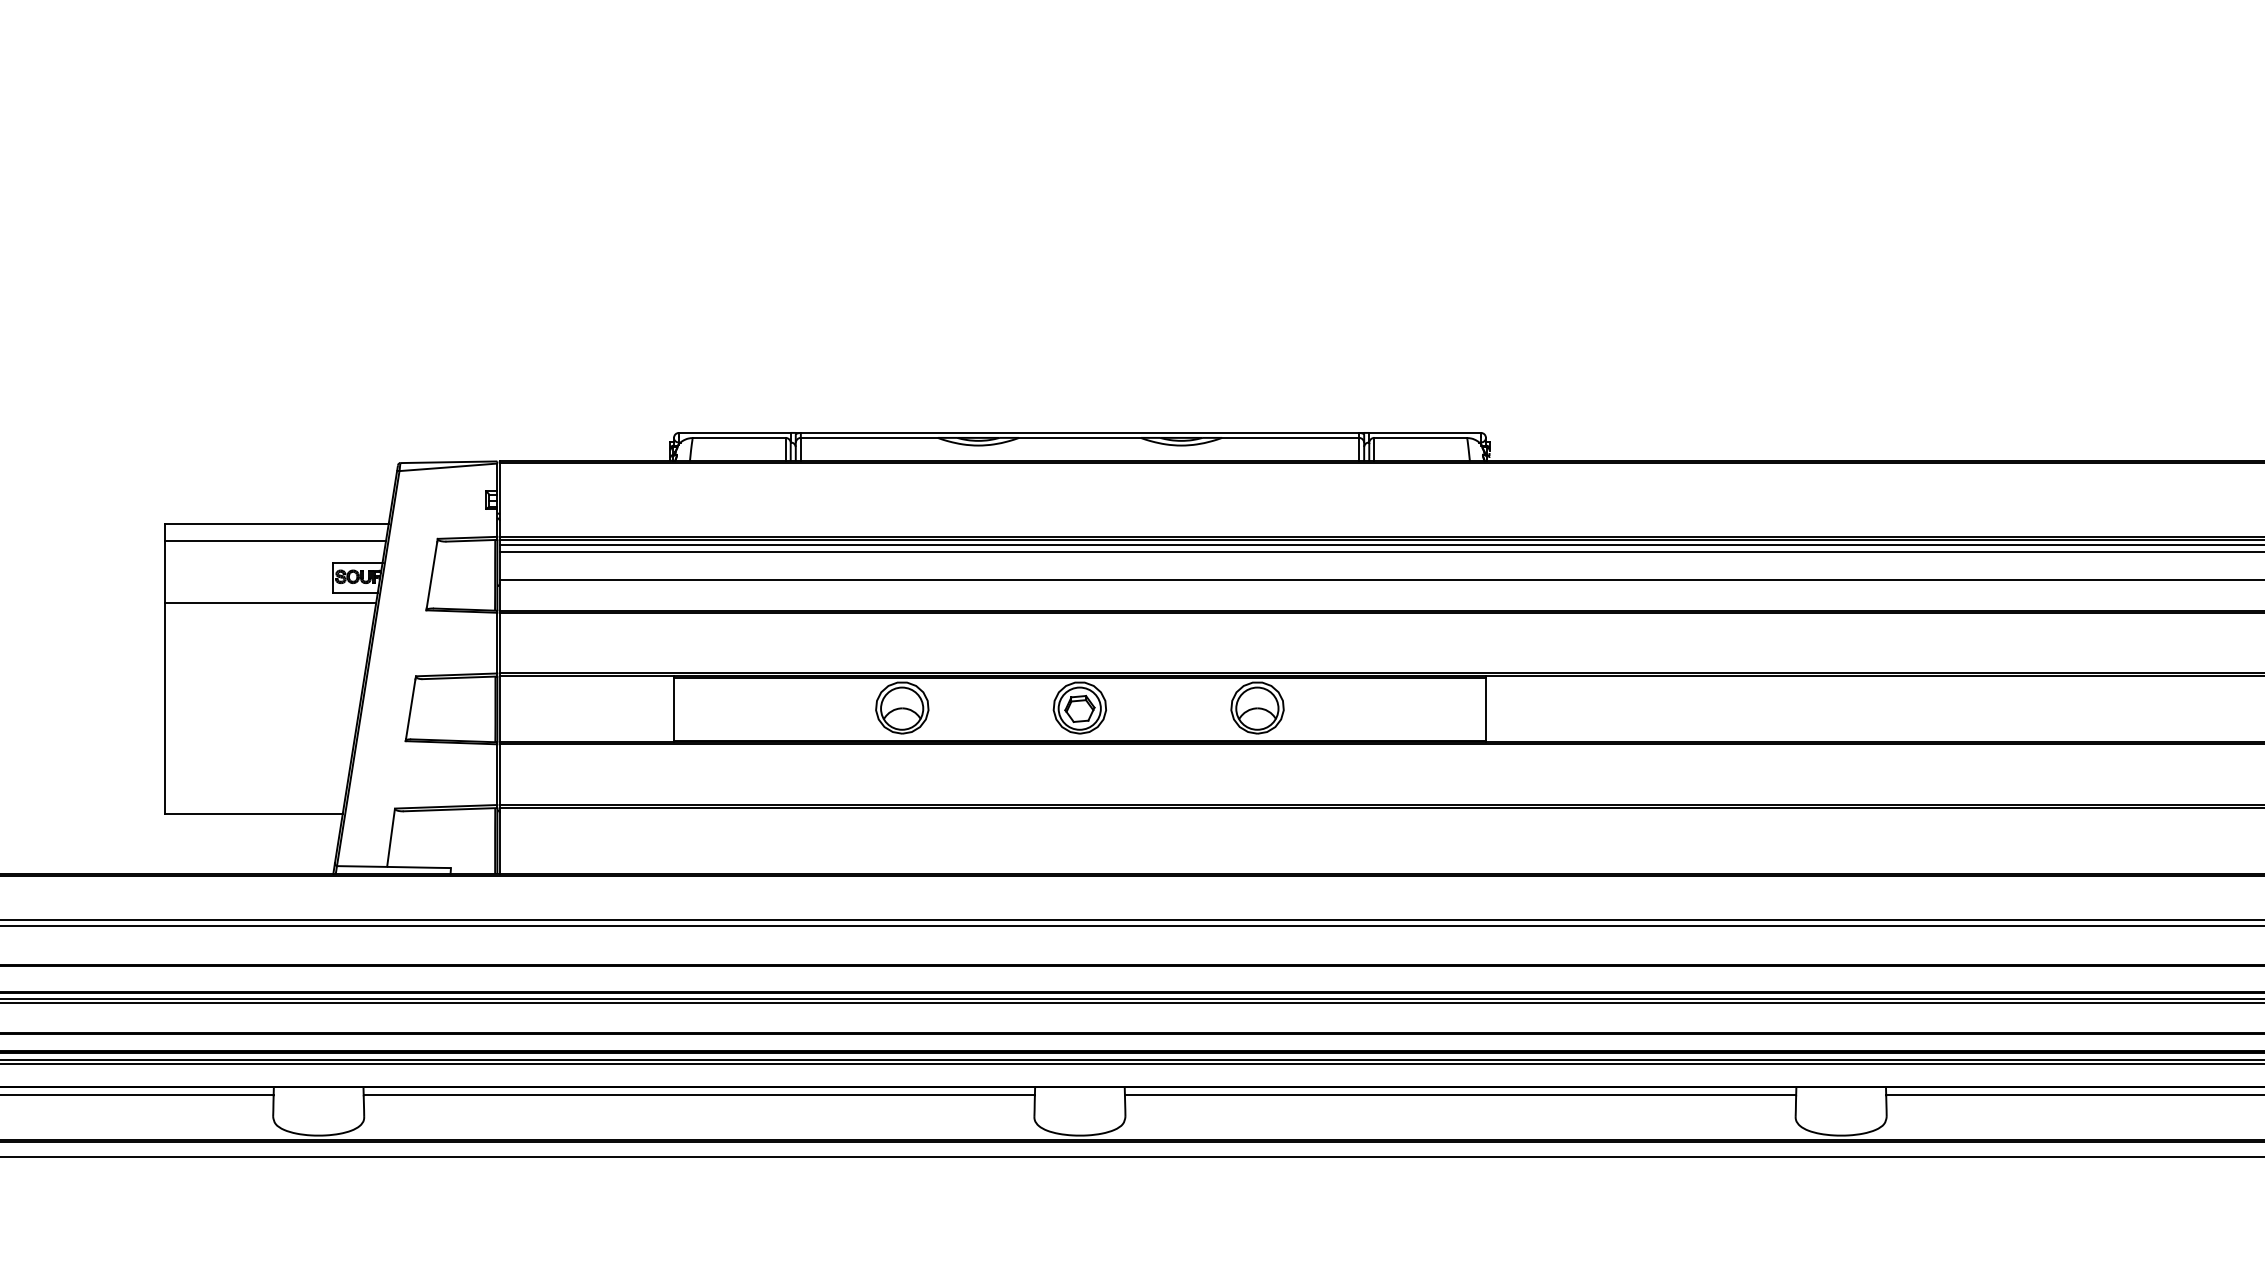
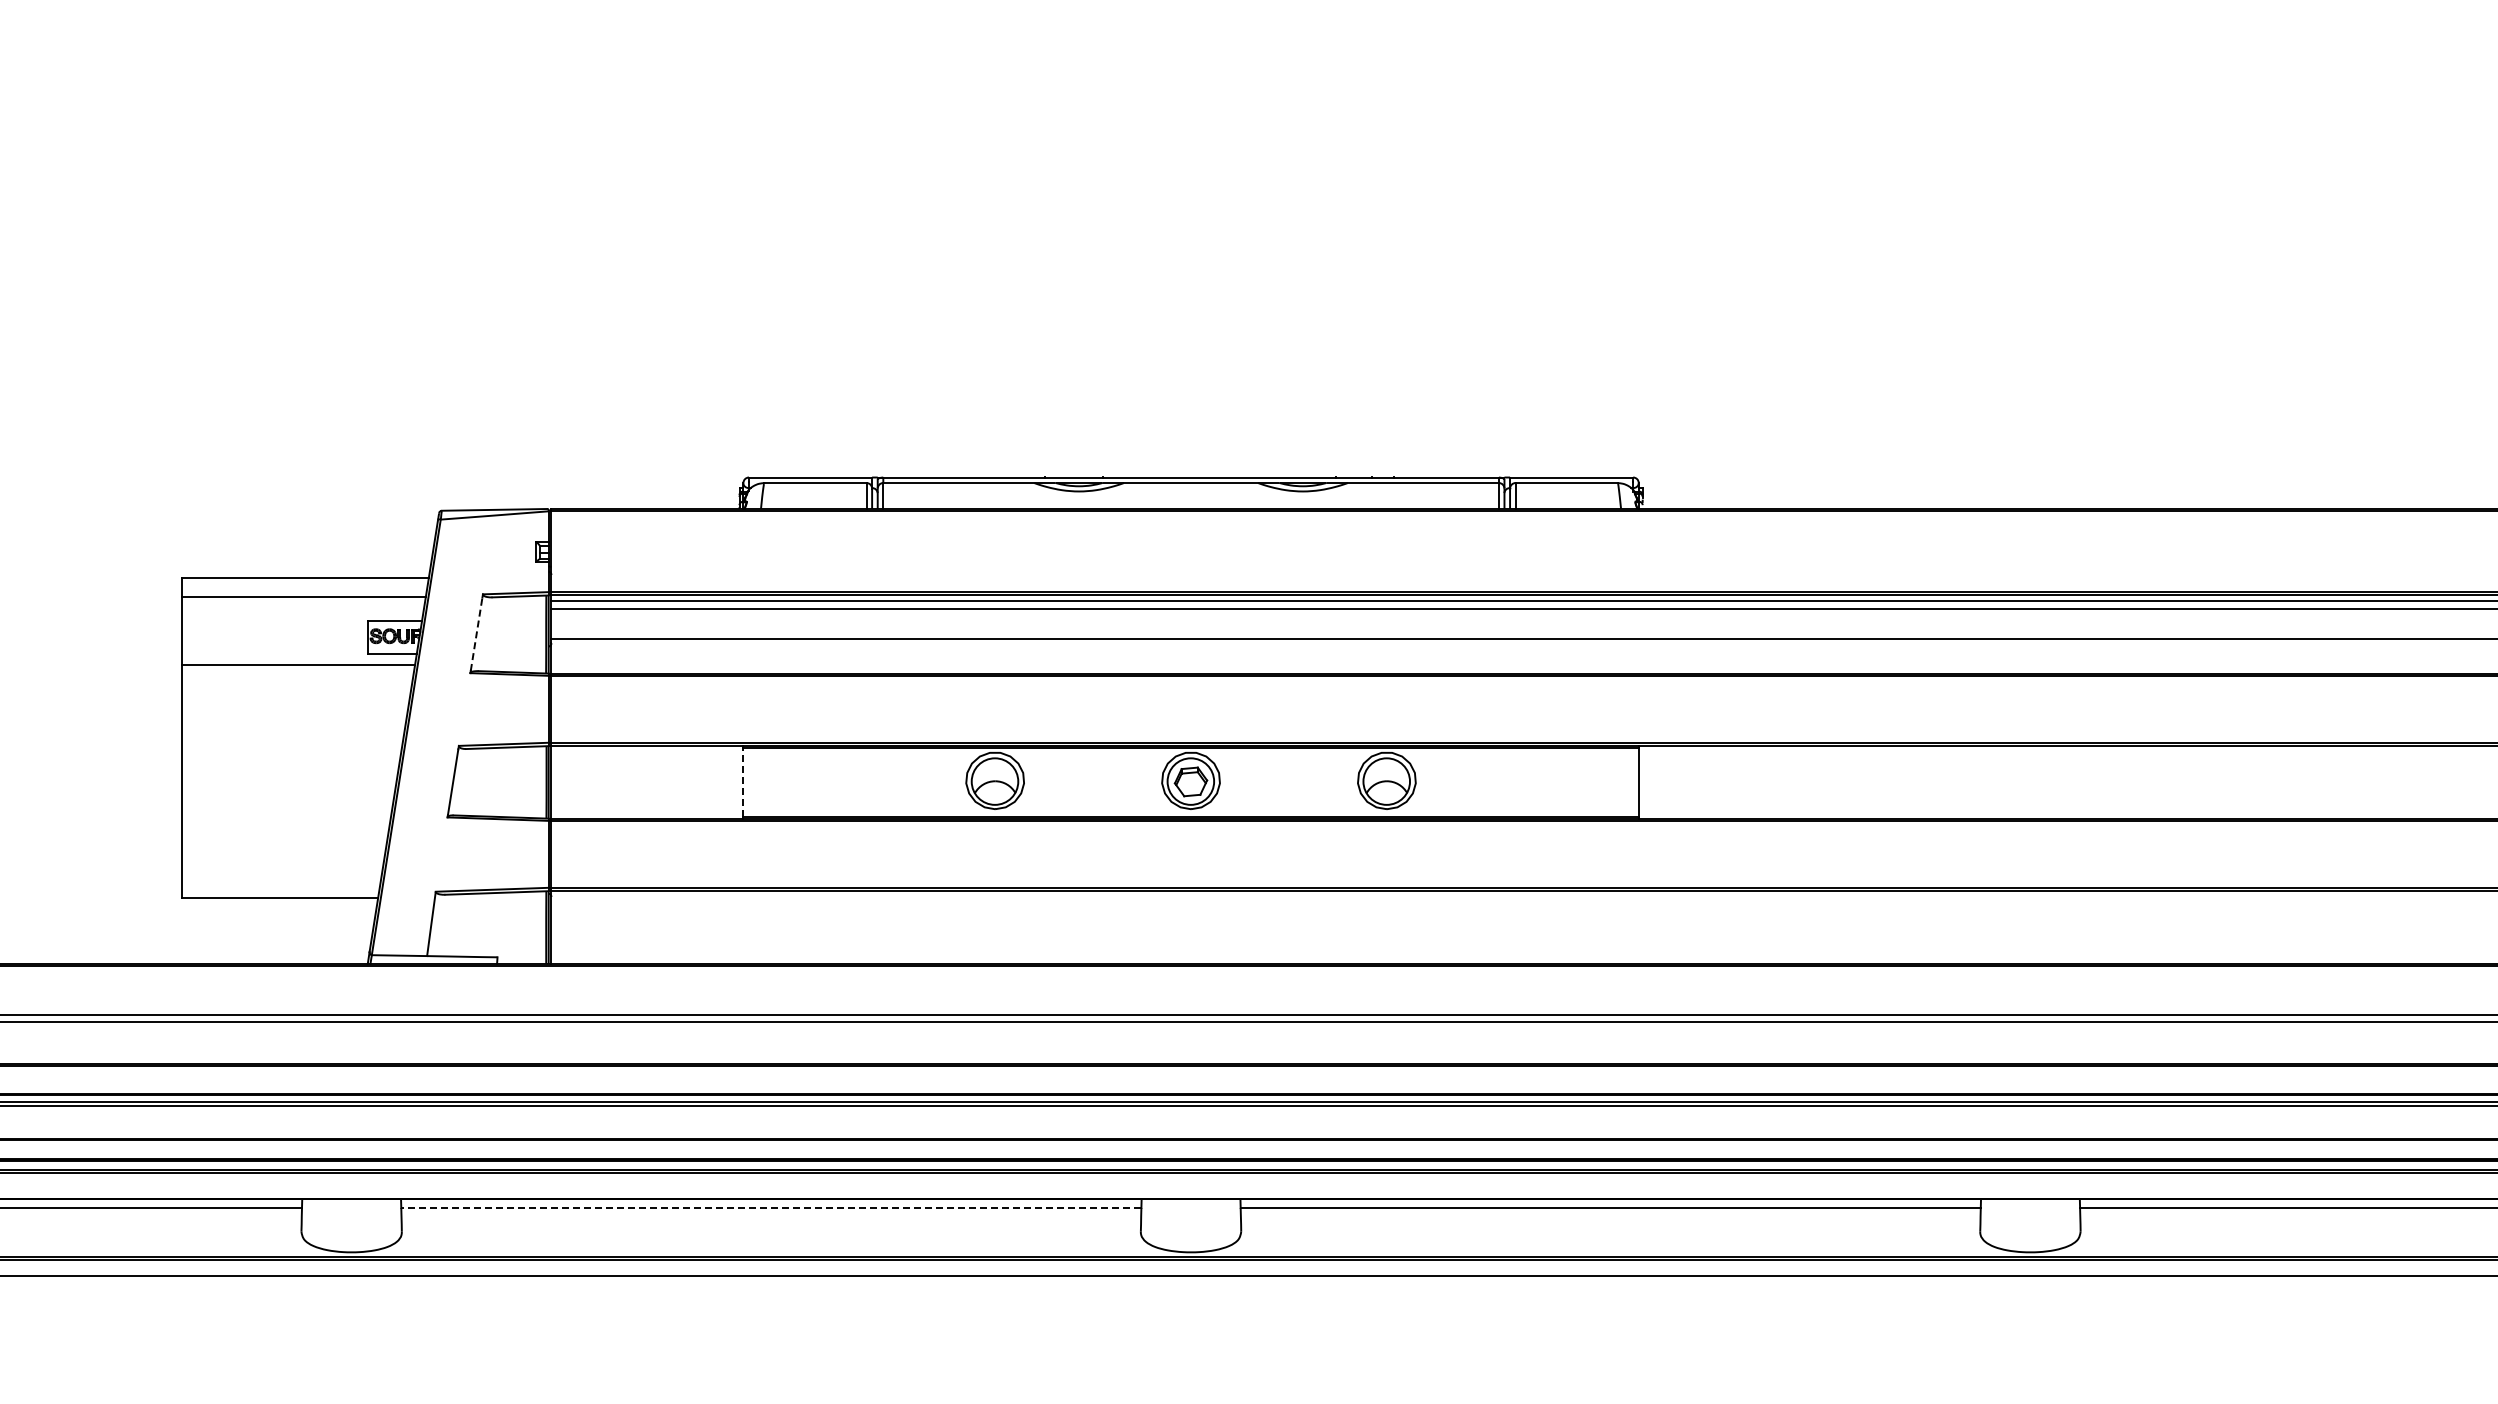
line: (431, 574) -> (476, 633), solid -> dashed
line: (674, 709) -> (743, 782), solid -> dashed
line: (698, 1094) -> (770, 1207), solid -> dashed

